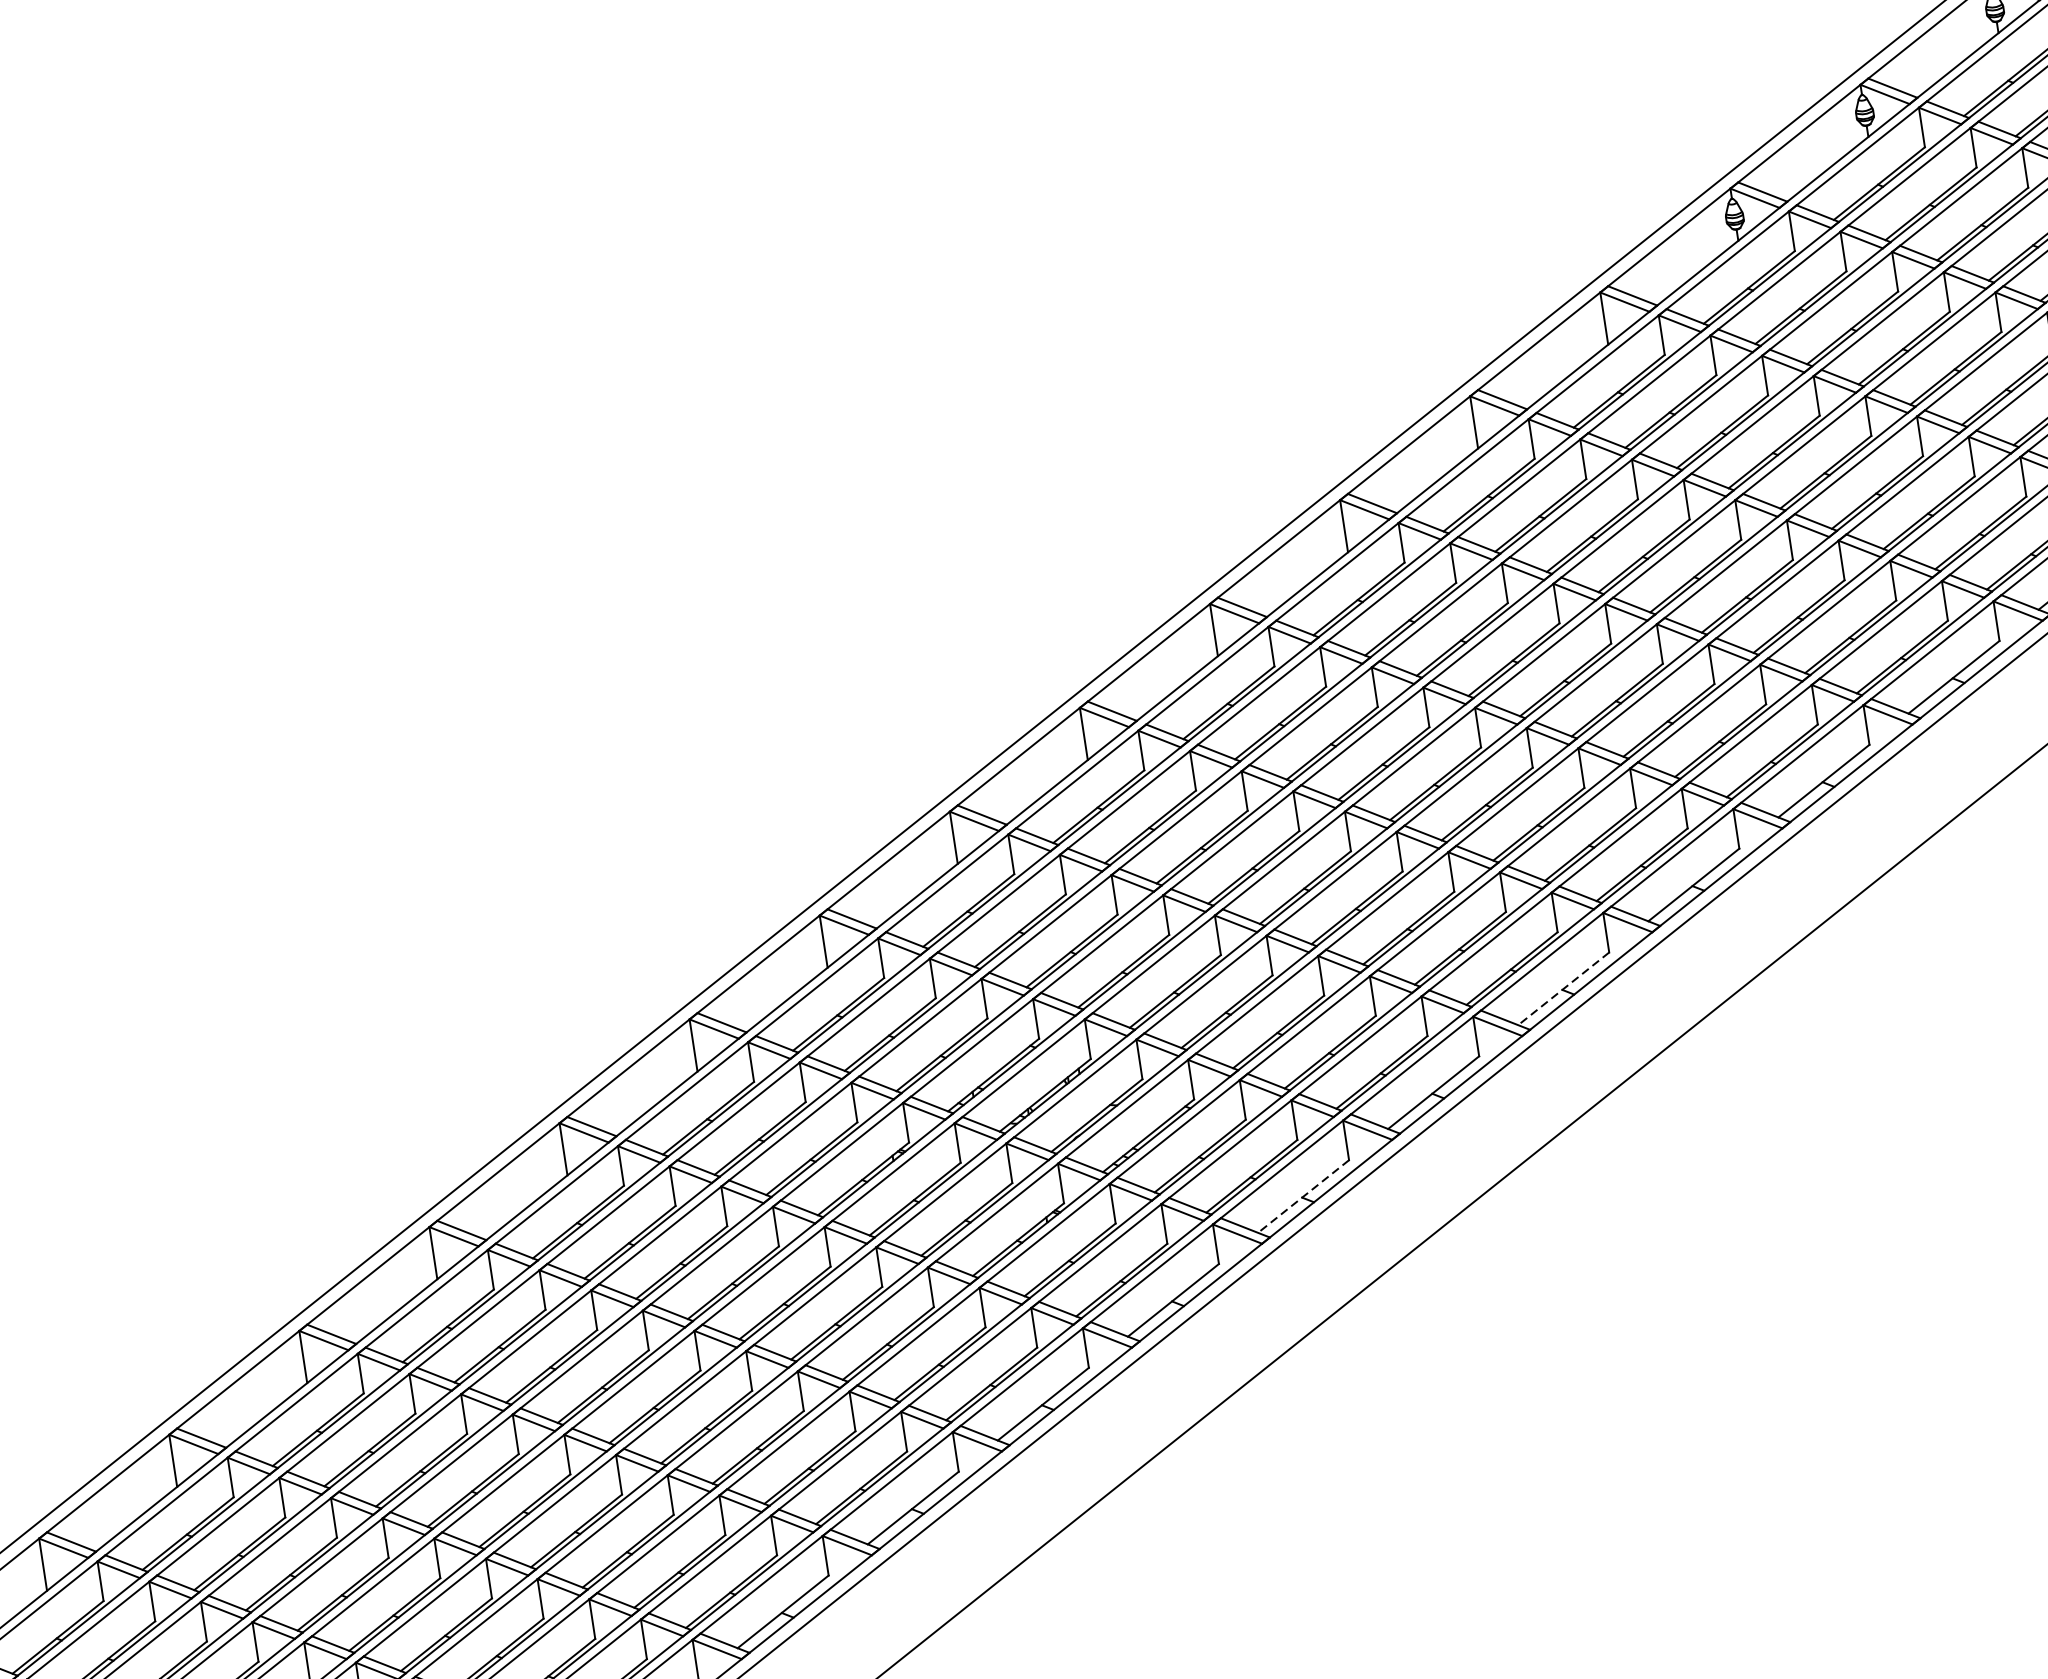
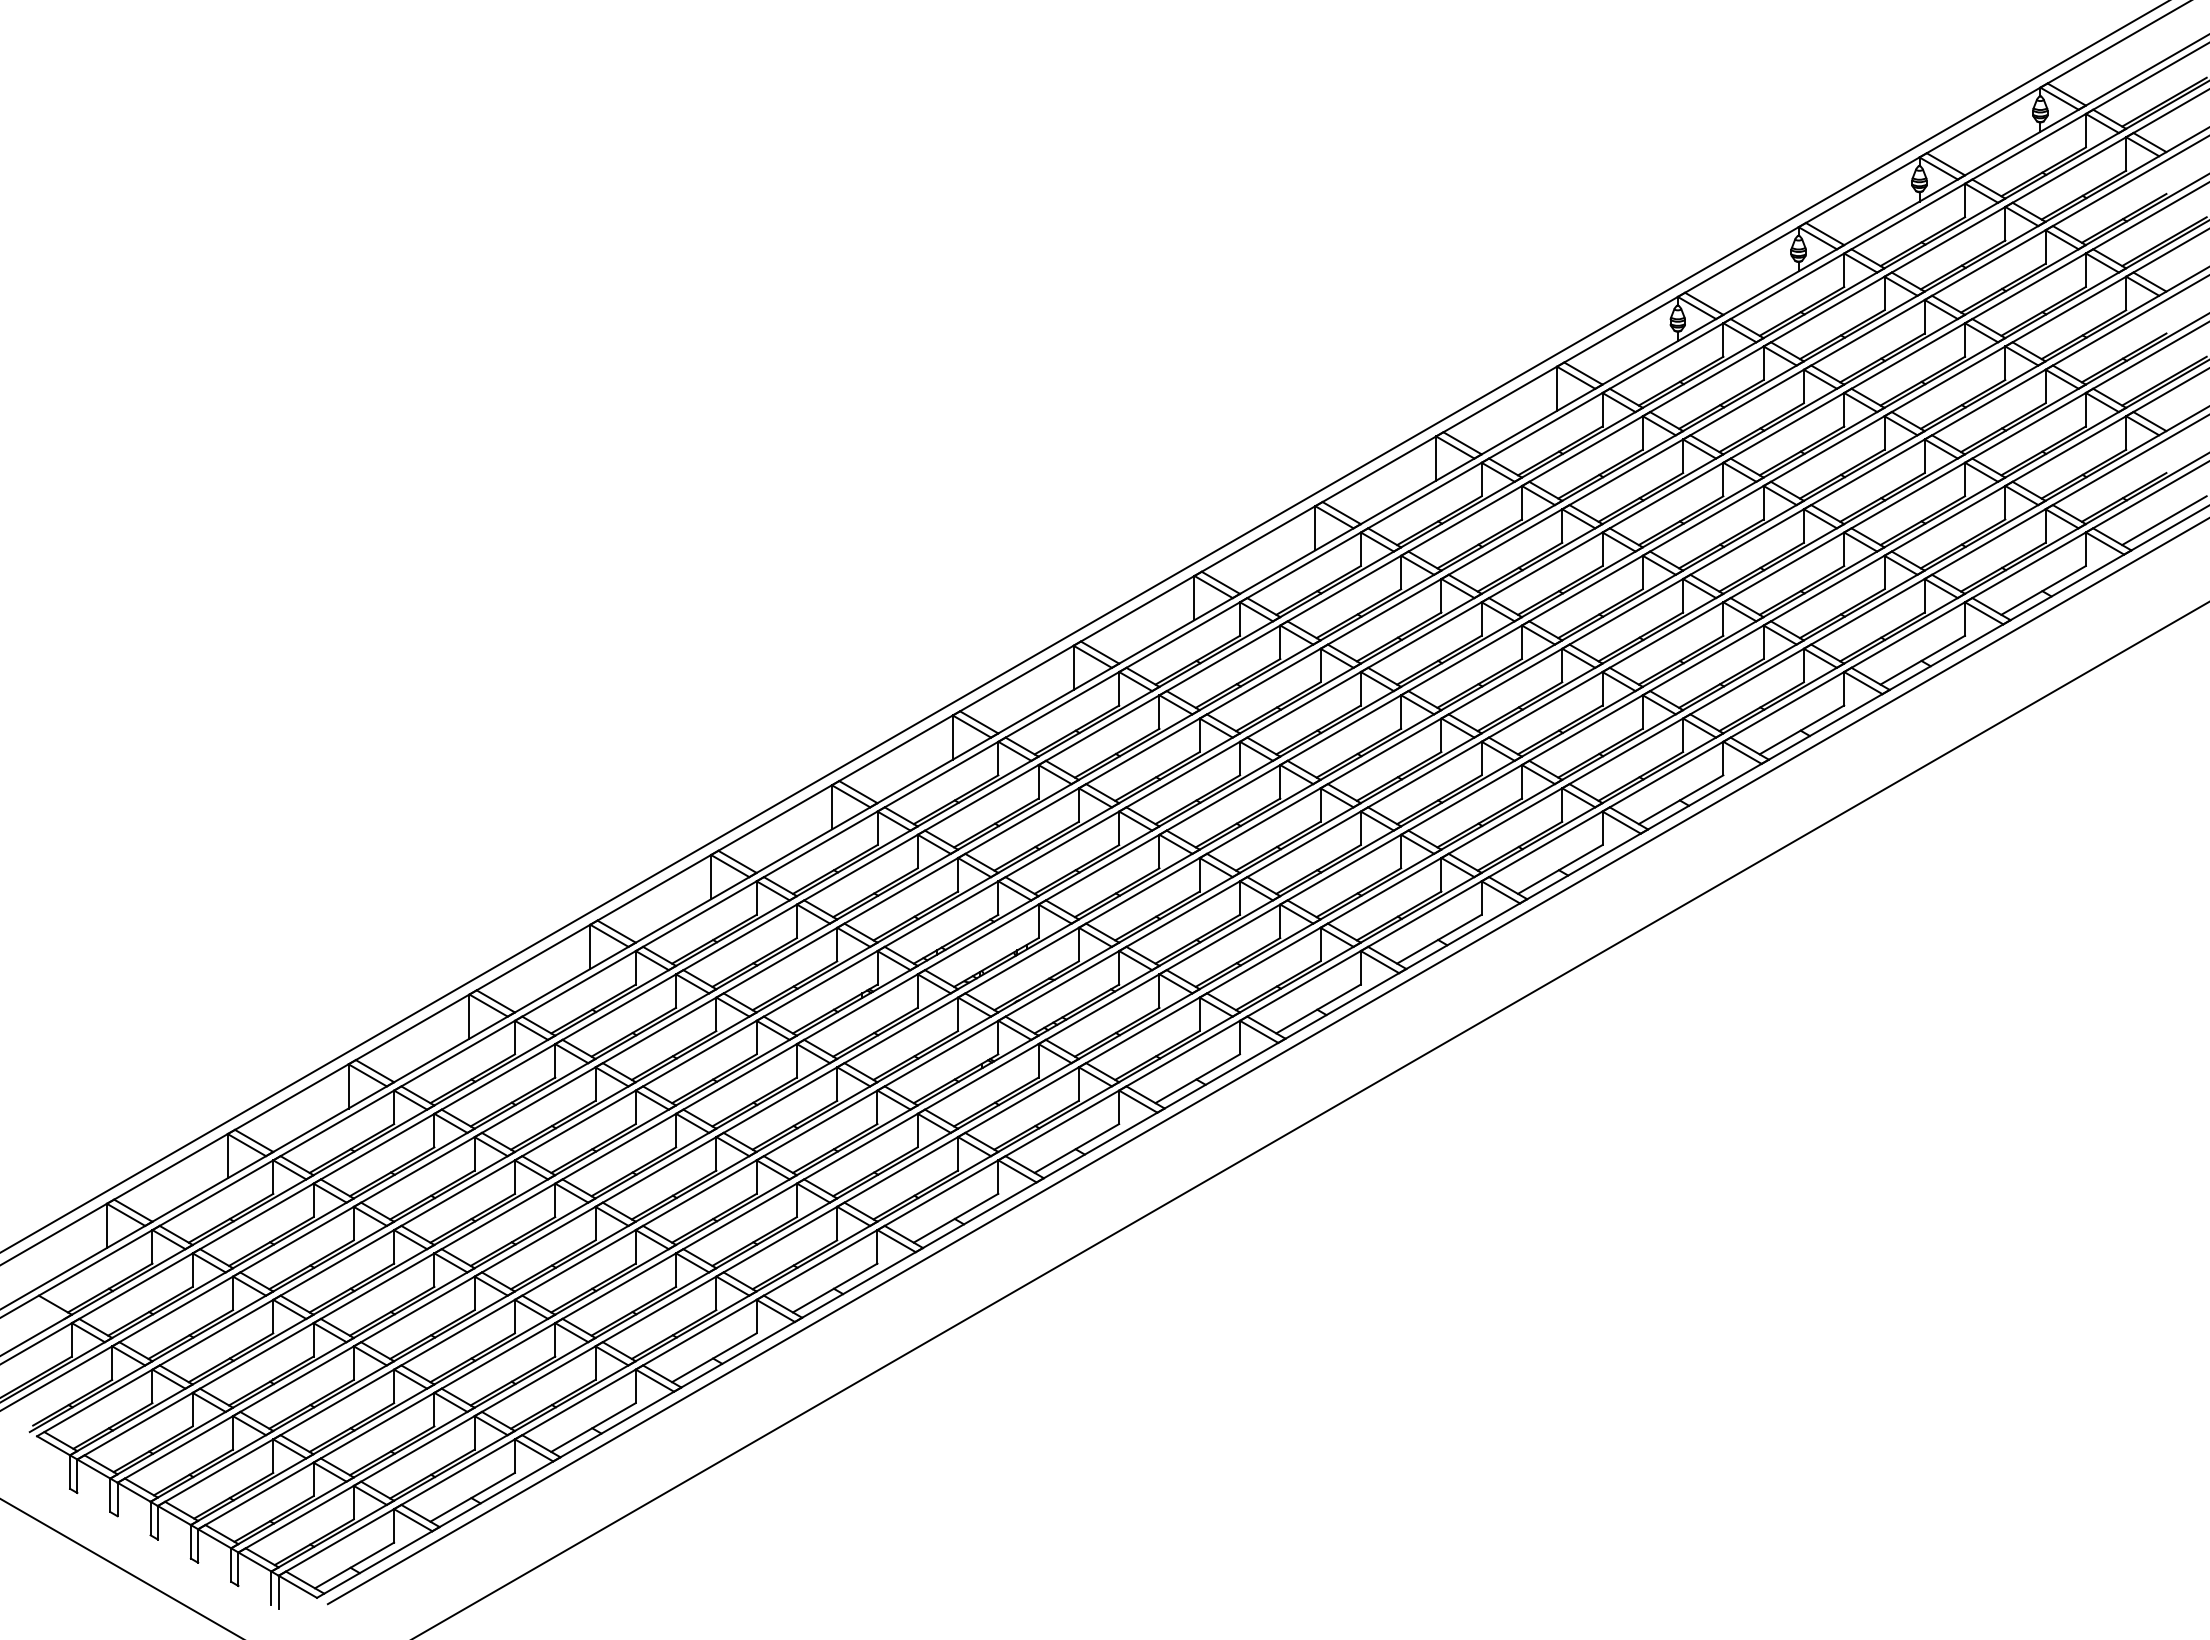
line: (1563, 989) -> (1439, 939), dashed -> solid
line: (1303, 1196) -> (1197, 1078), dashed -> solid

